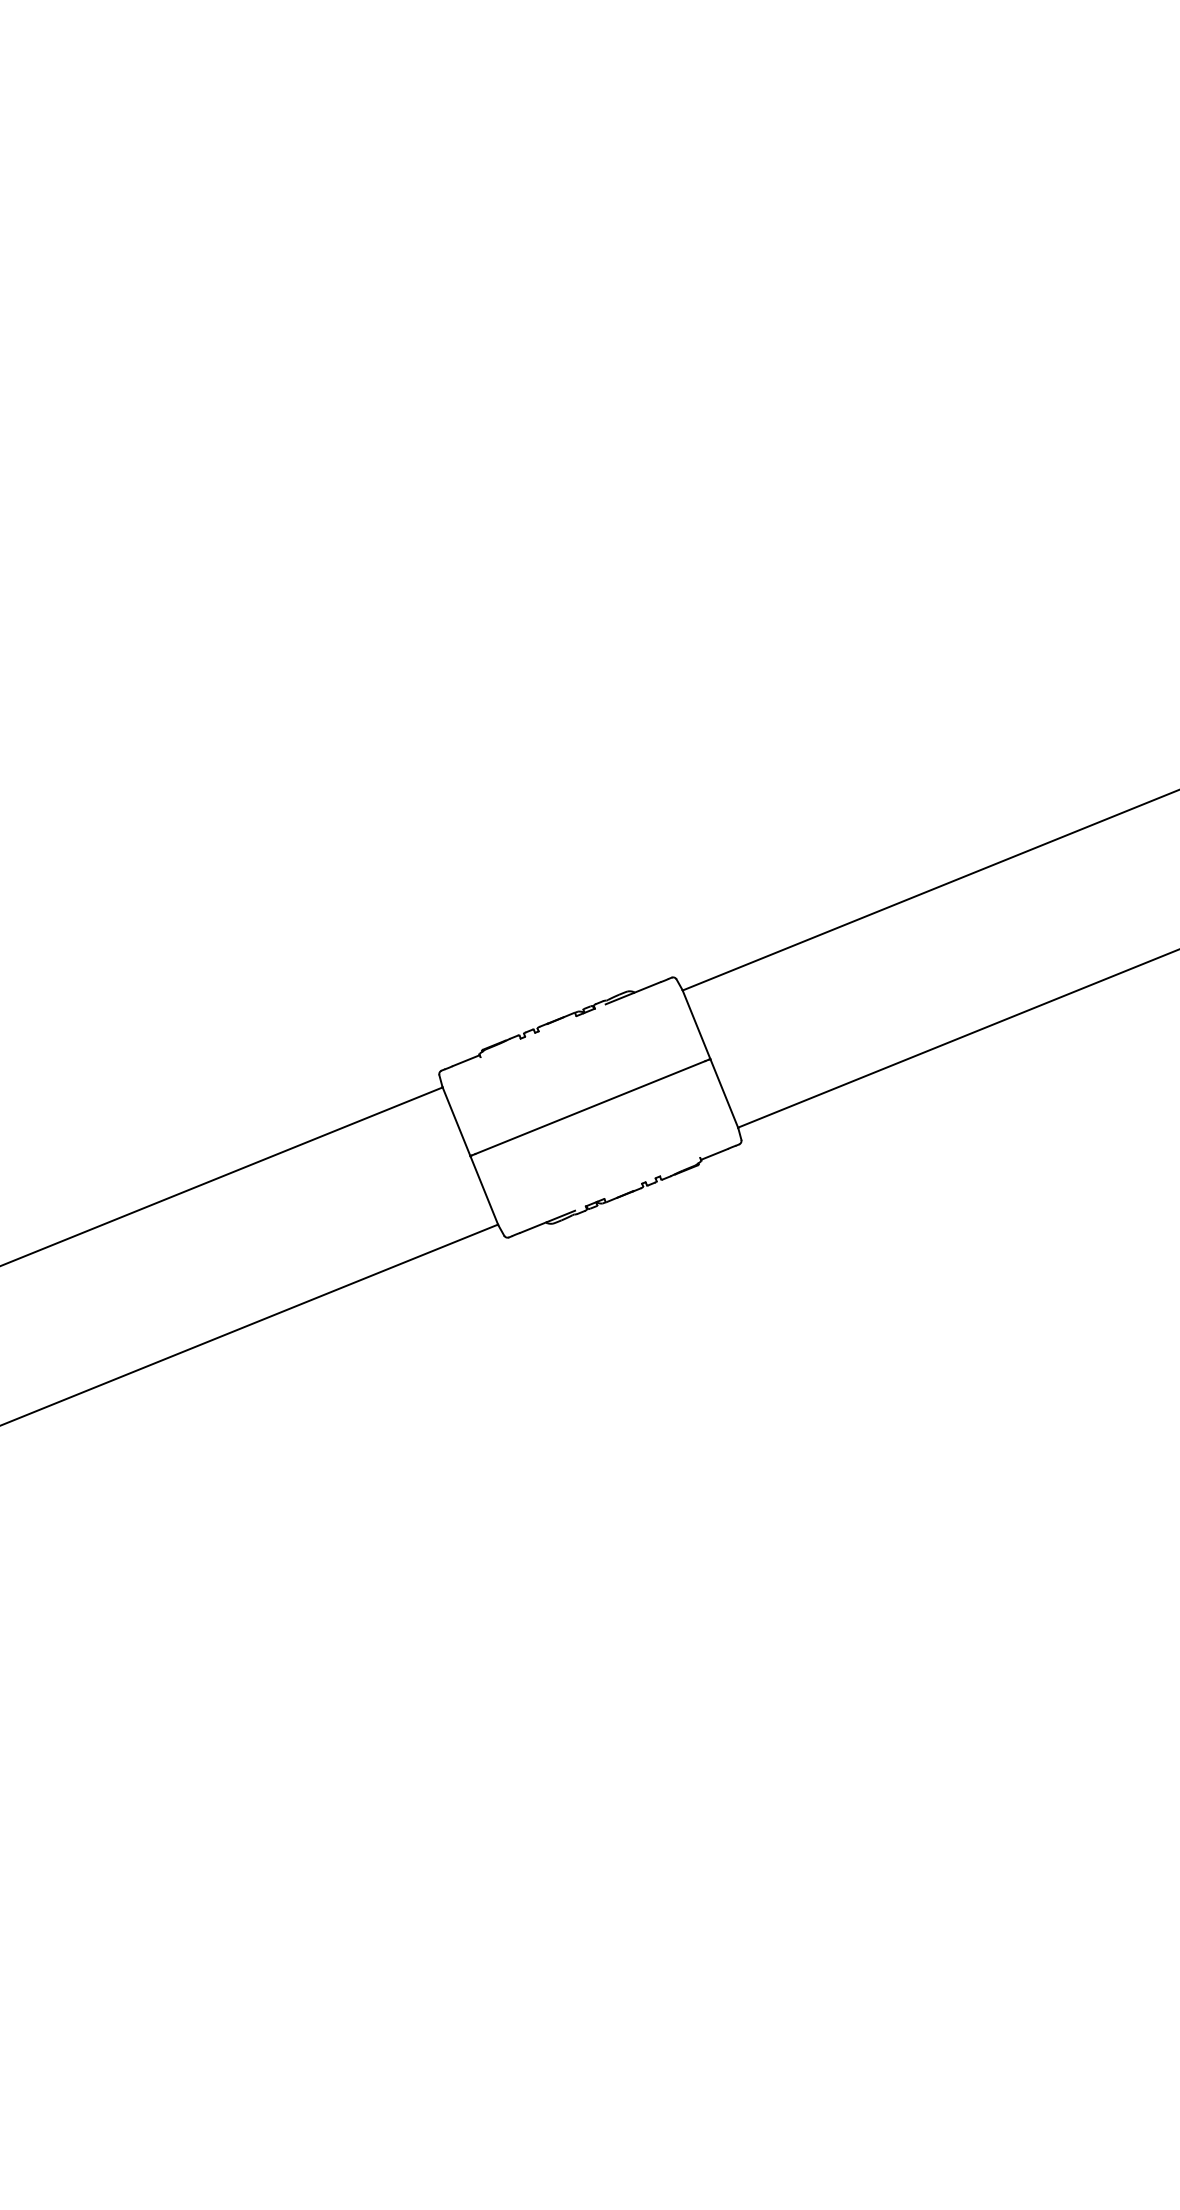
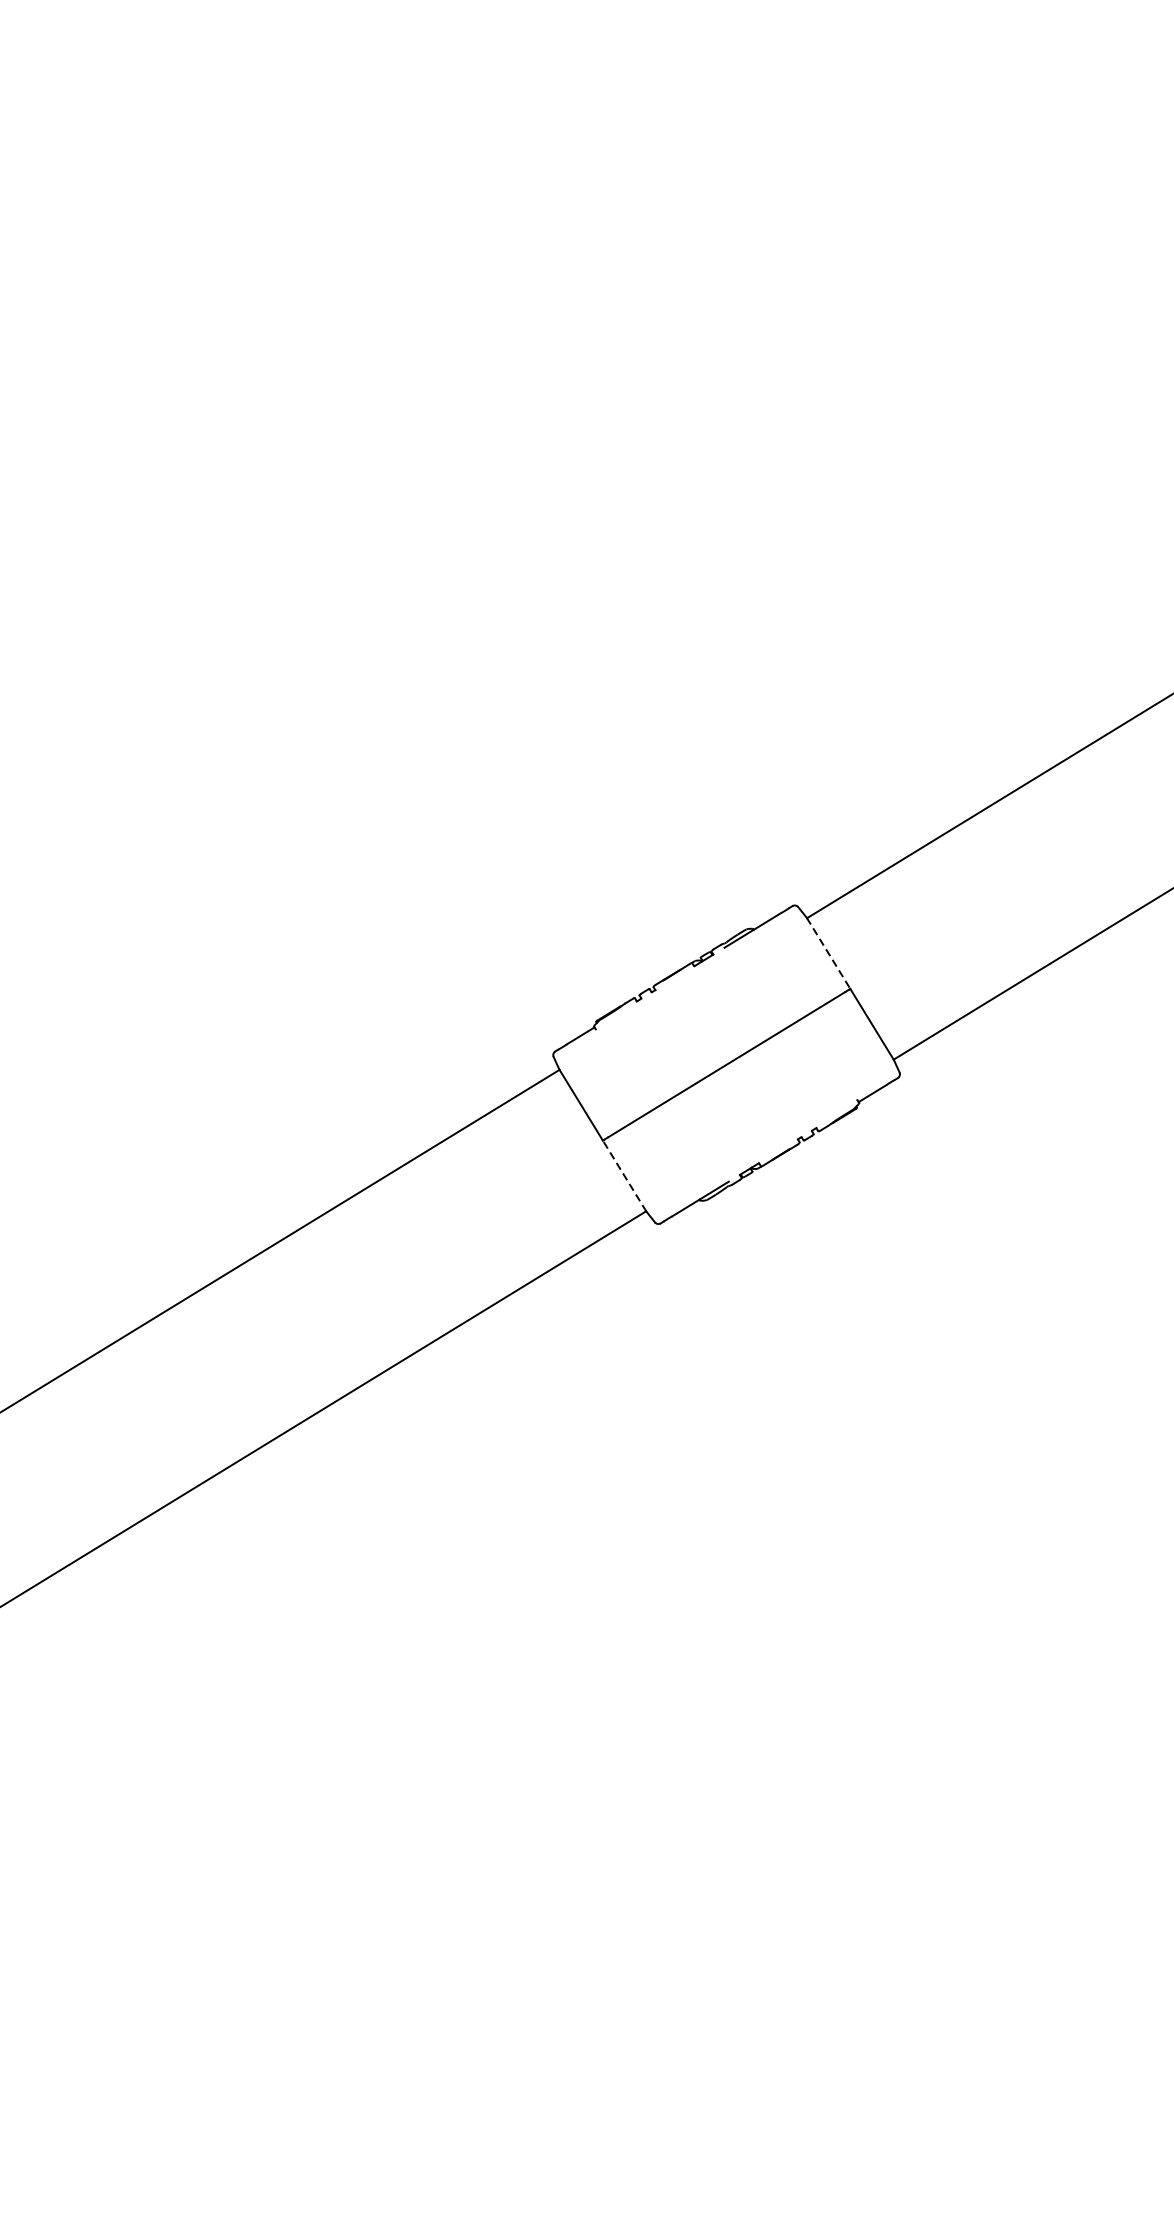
line: (696, 1025) -> (828, 954), solid -> dashed
line: (484, 1190) -> (624, 1176), solid -> dashed

